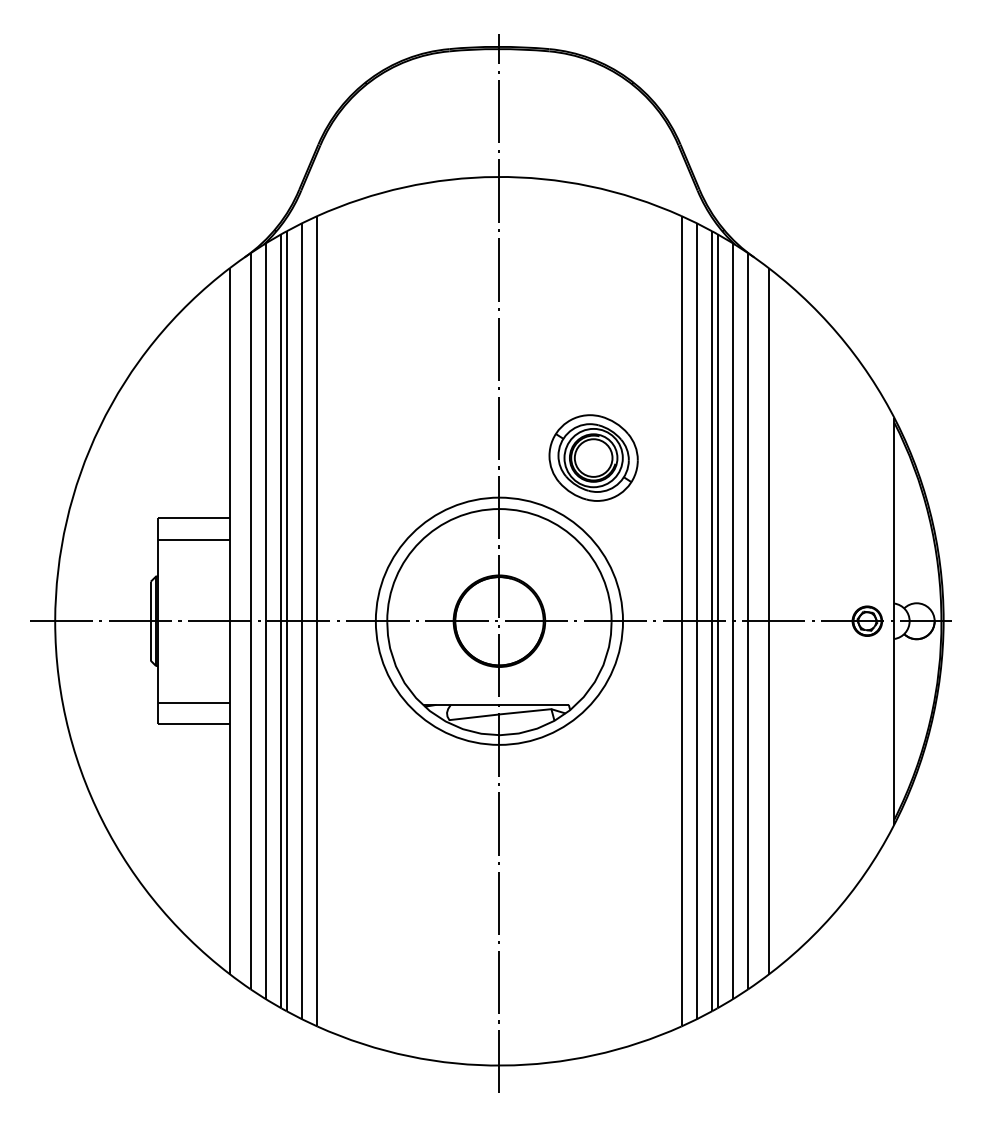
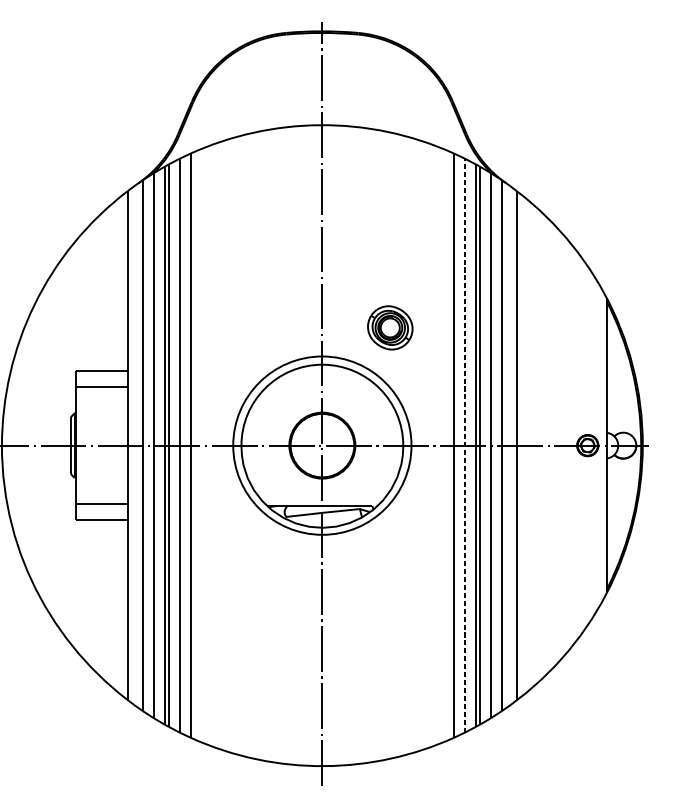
part: (593, 457) -> (390, 327), size x0.7
line: (696, 621) -> (464, 445), solid -> dashed

